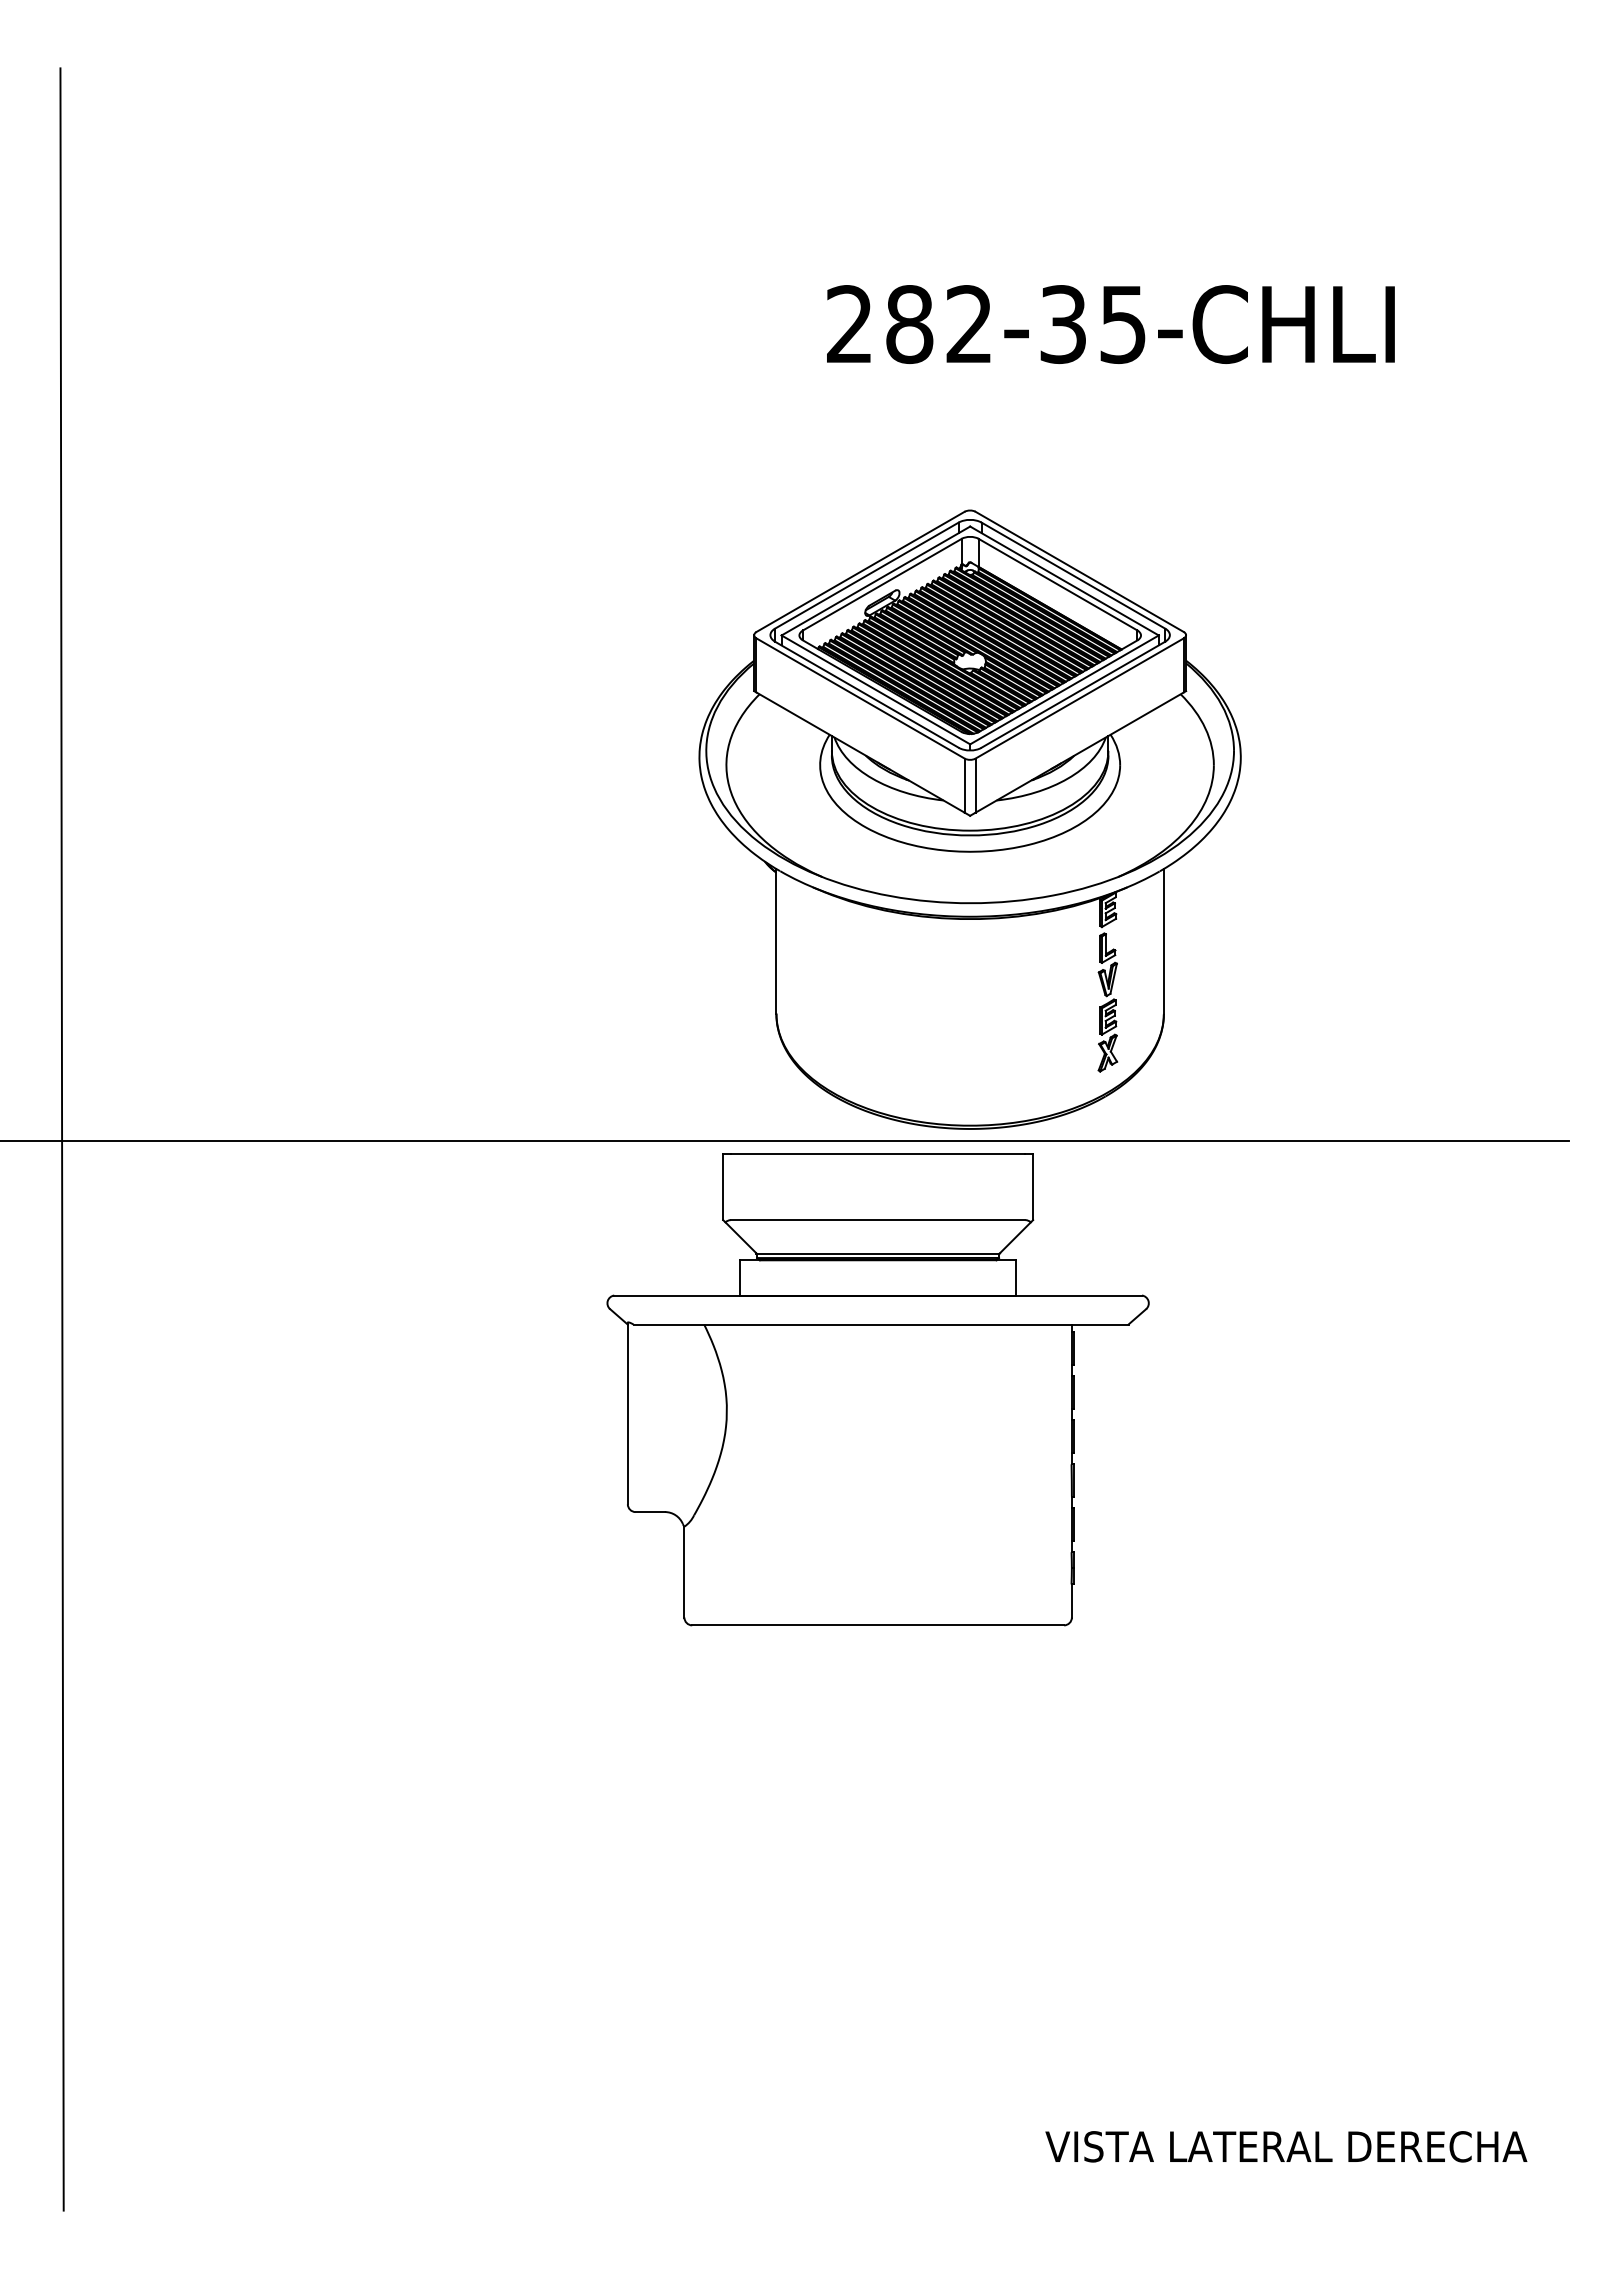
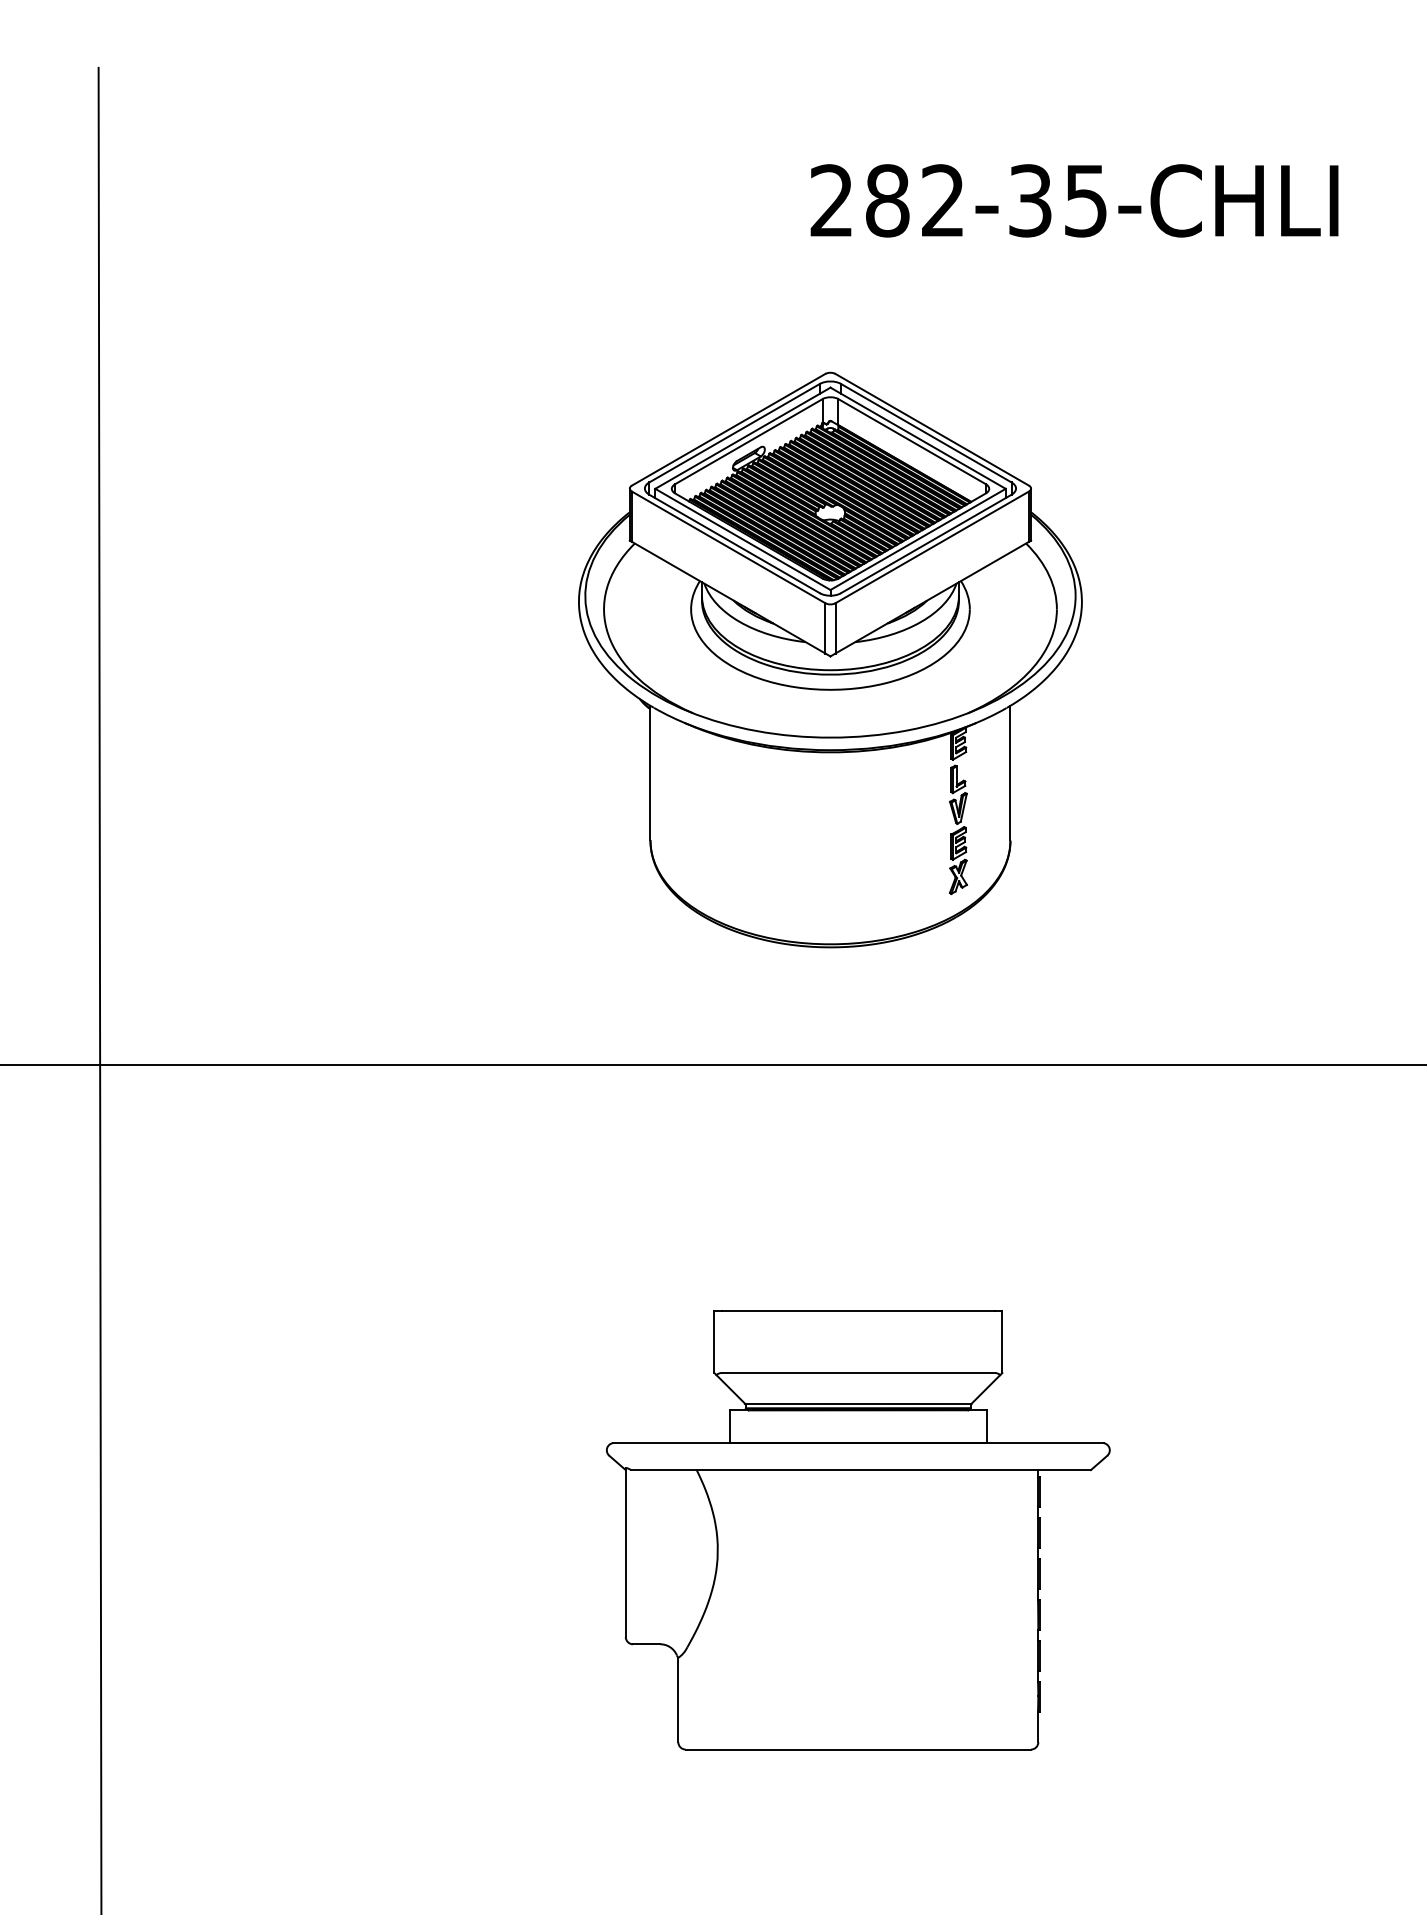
text: (1110, 324) -> (1074, 200), moved
part: (969, 819) -> (829, 659), moved
part: (877, 1389) -> (857, 1530), moved

